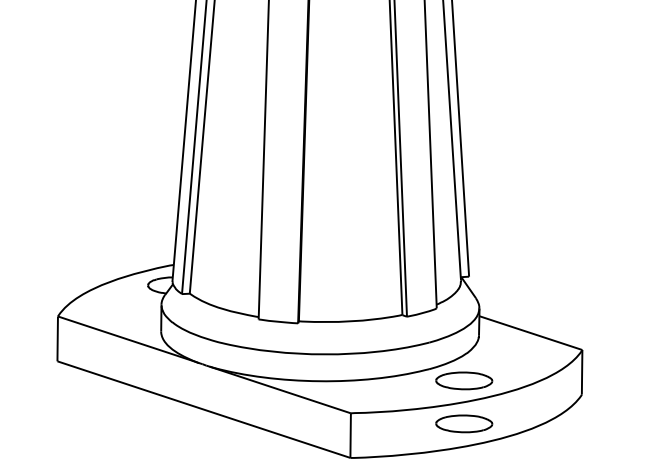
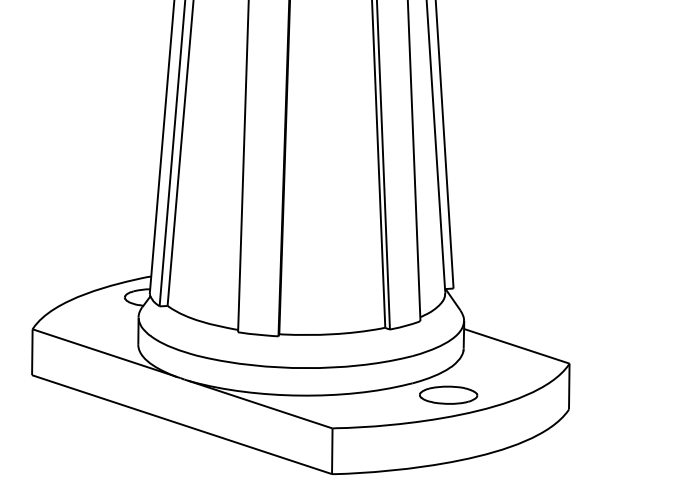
part: (464, 423) -> (448, 438), removed

